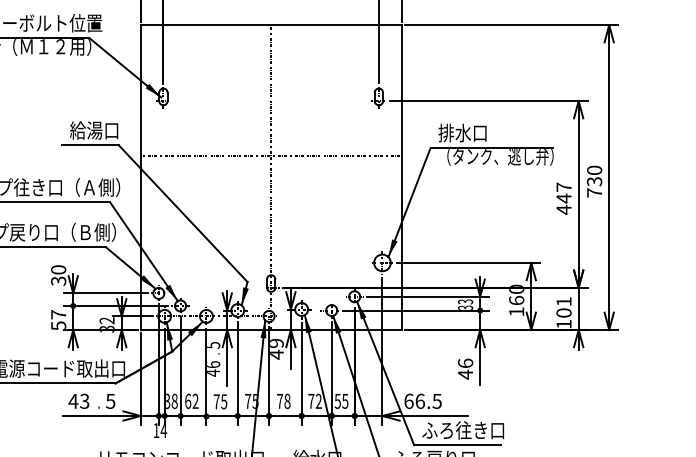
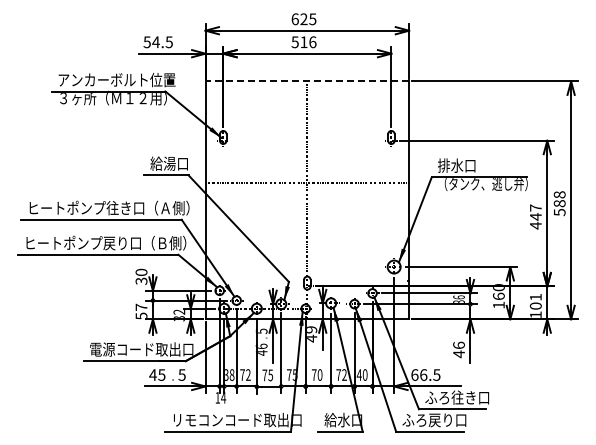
line: (271, 25) -> (307, 81), solid -> dashed
text: (594, 181) -> (559, 203), 730 -> 588
text: (464, 301) -> (458, 297), 33 -> 36
text: (84, 400) -> (161, 374), 43 -> 45
text: (188, 400) -> (242, 374), 62 -> 72
text: (340, 400) -> (361, 374), 55 -> 40
text: (286, 401) -> (319, 375), 78 -> 70

